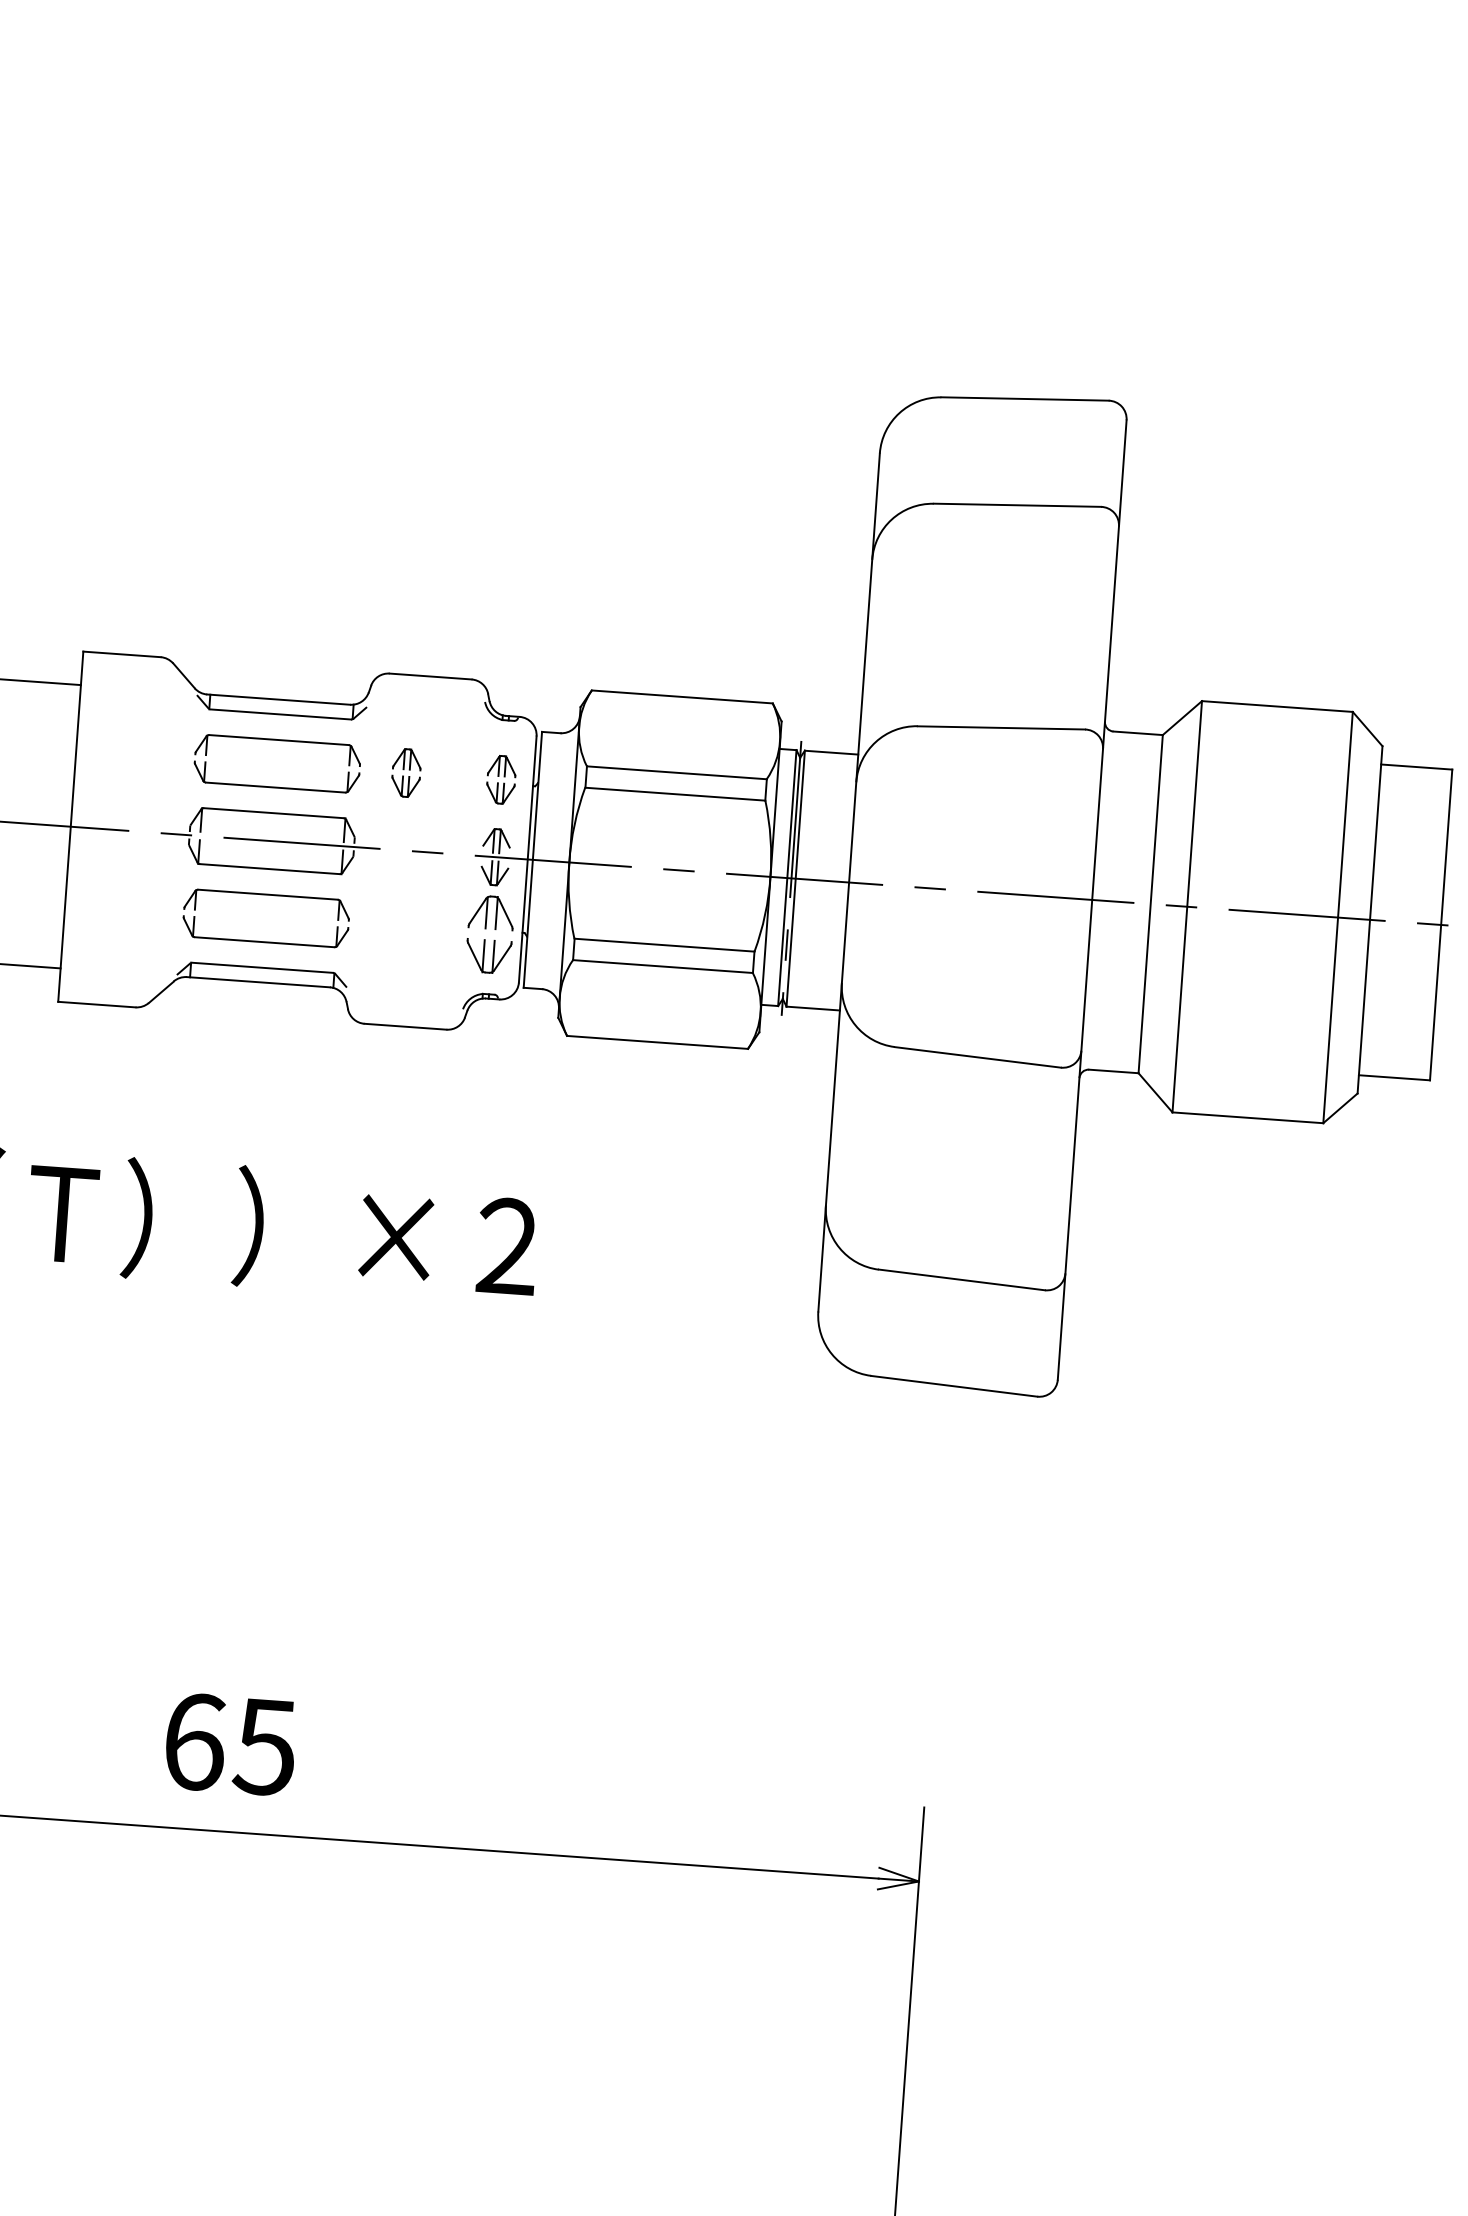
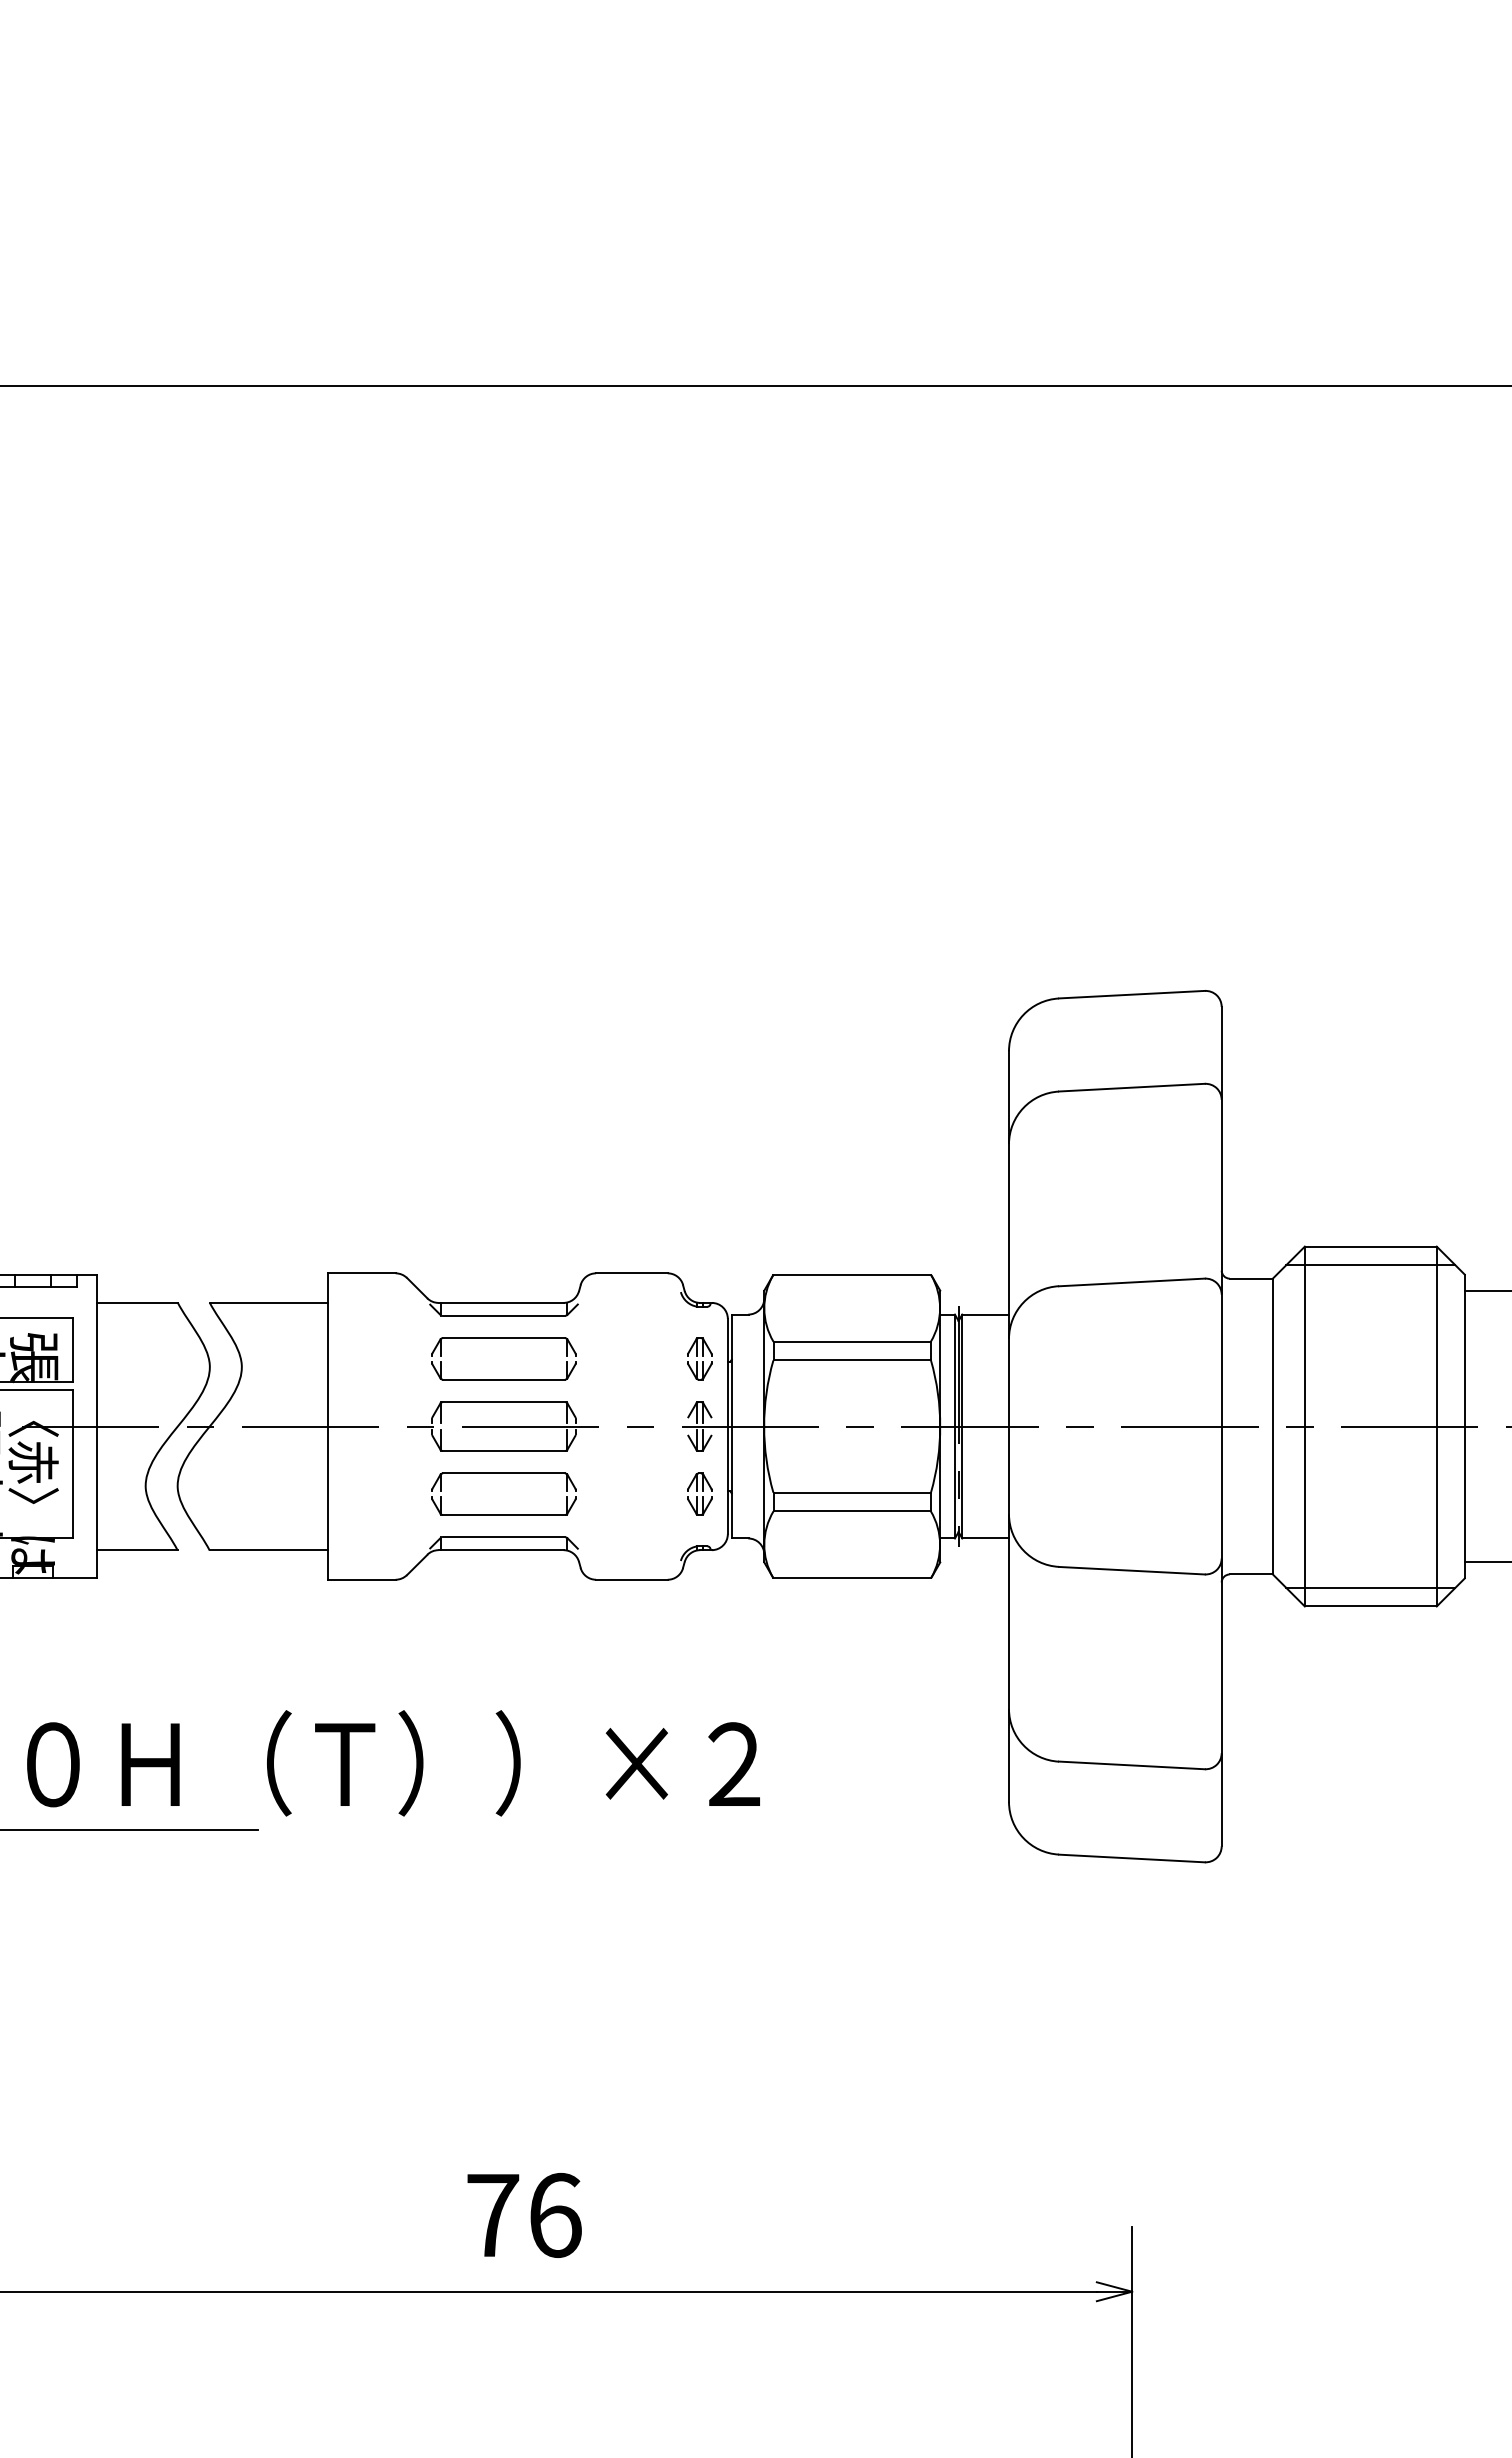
line: (1275, 728) -> (1370, 1265), added
part: (406, 772) -> (616, 1358), removed
part: (489, 933) -> (699, 1493), size x0.62
line: (1249, 1096) -> (1370, 1587), added
text: (230, 1744) -> (524, 2215), 65 -> 76

